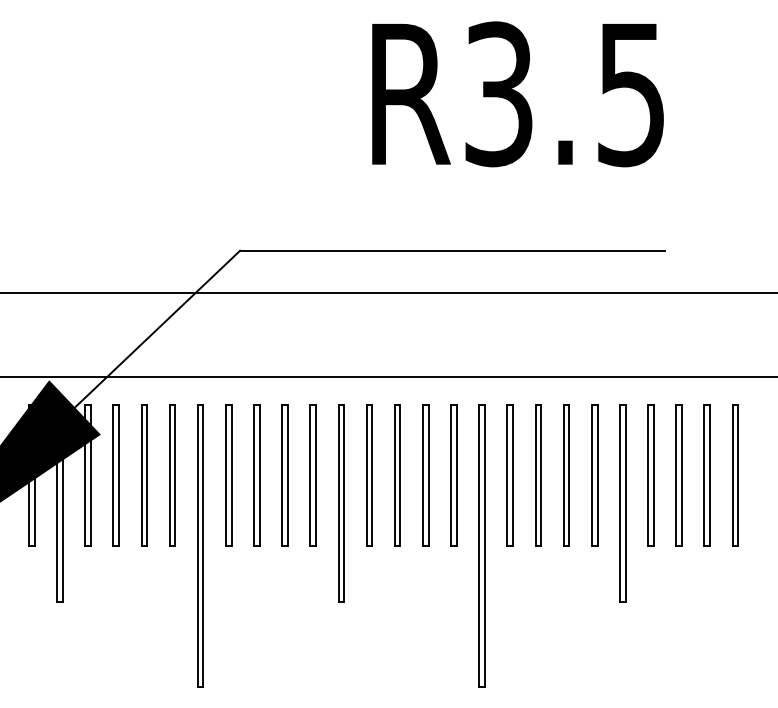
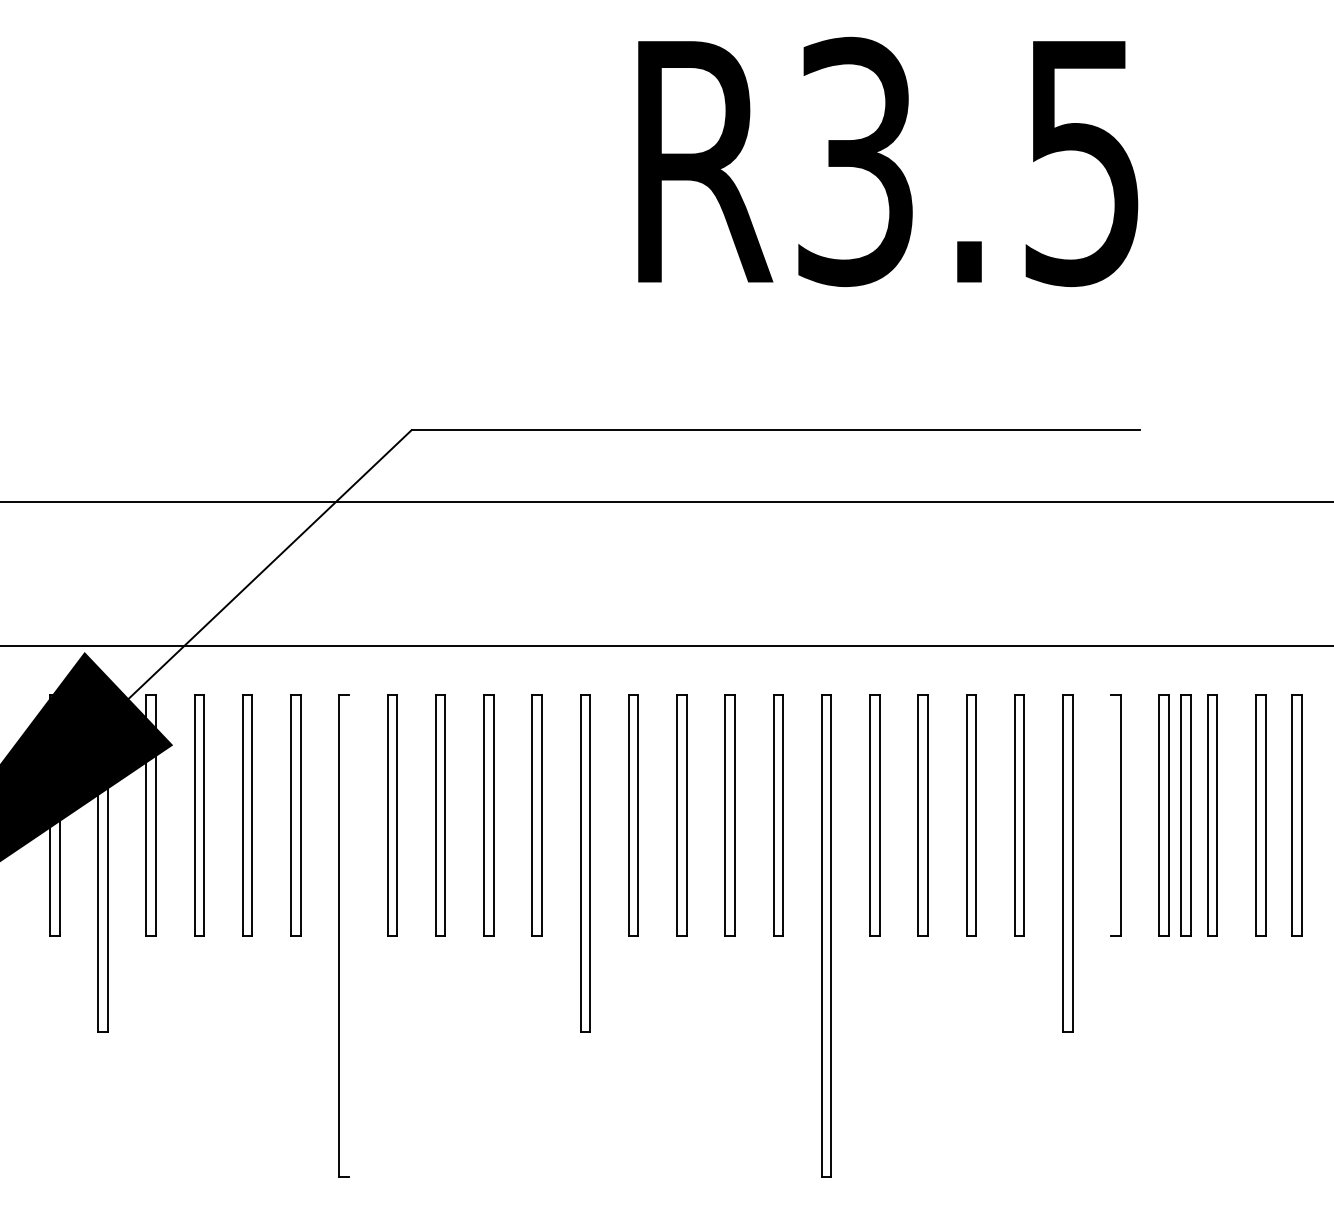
line: (648, 475) -> (1111, 815), removed
part: (691, 475) -> (1185, 815), added
part: (756, 475) -> (1296, 815), added
line: (203, 545) -> (349, 935), removed

